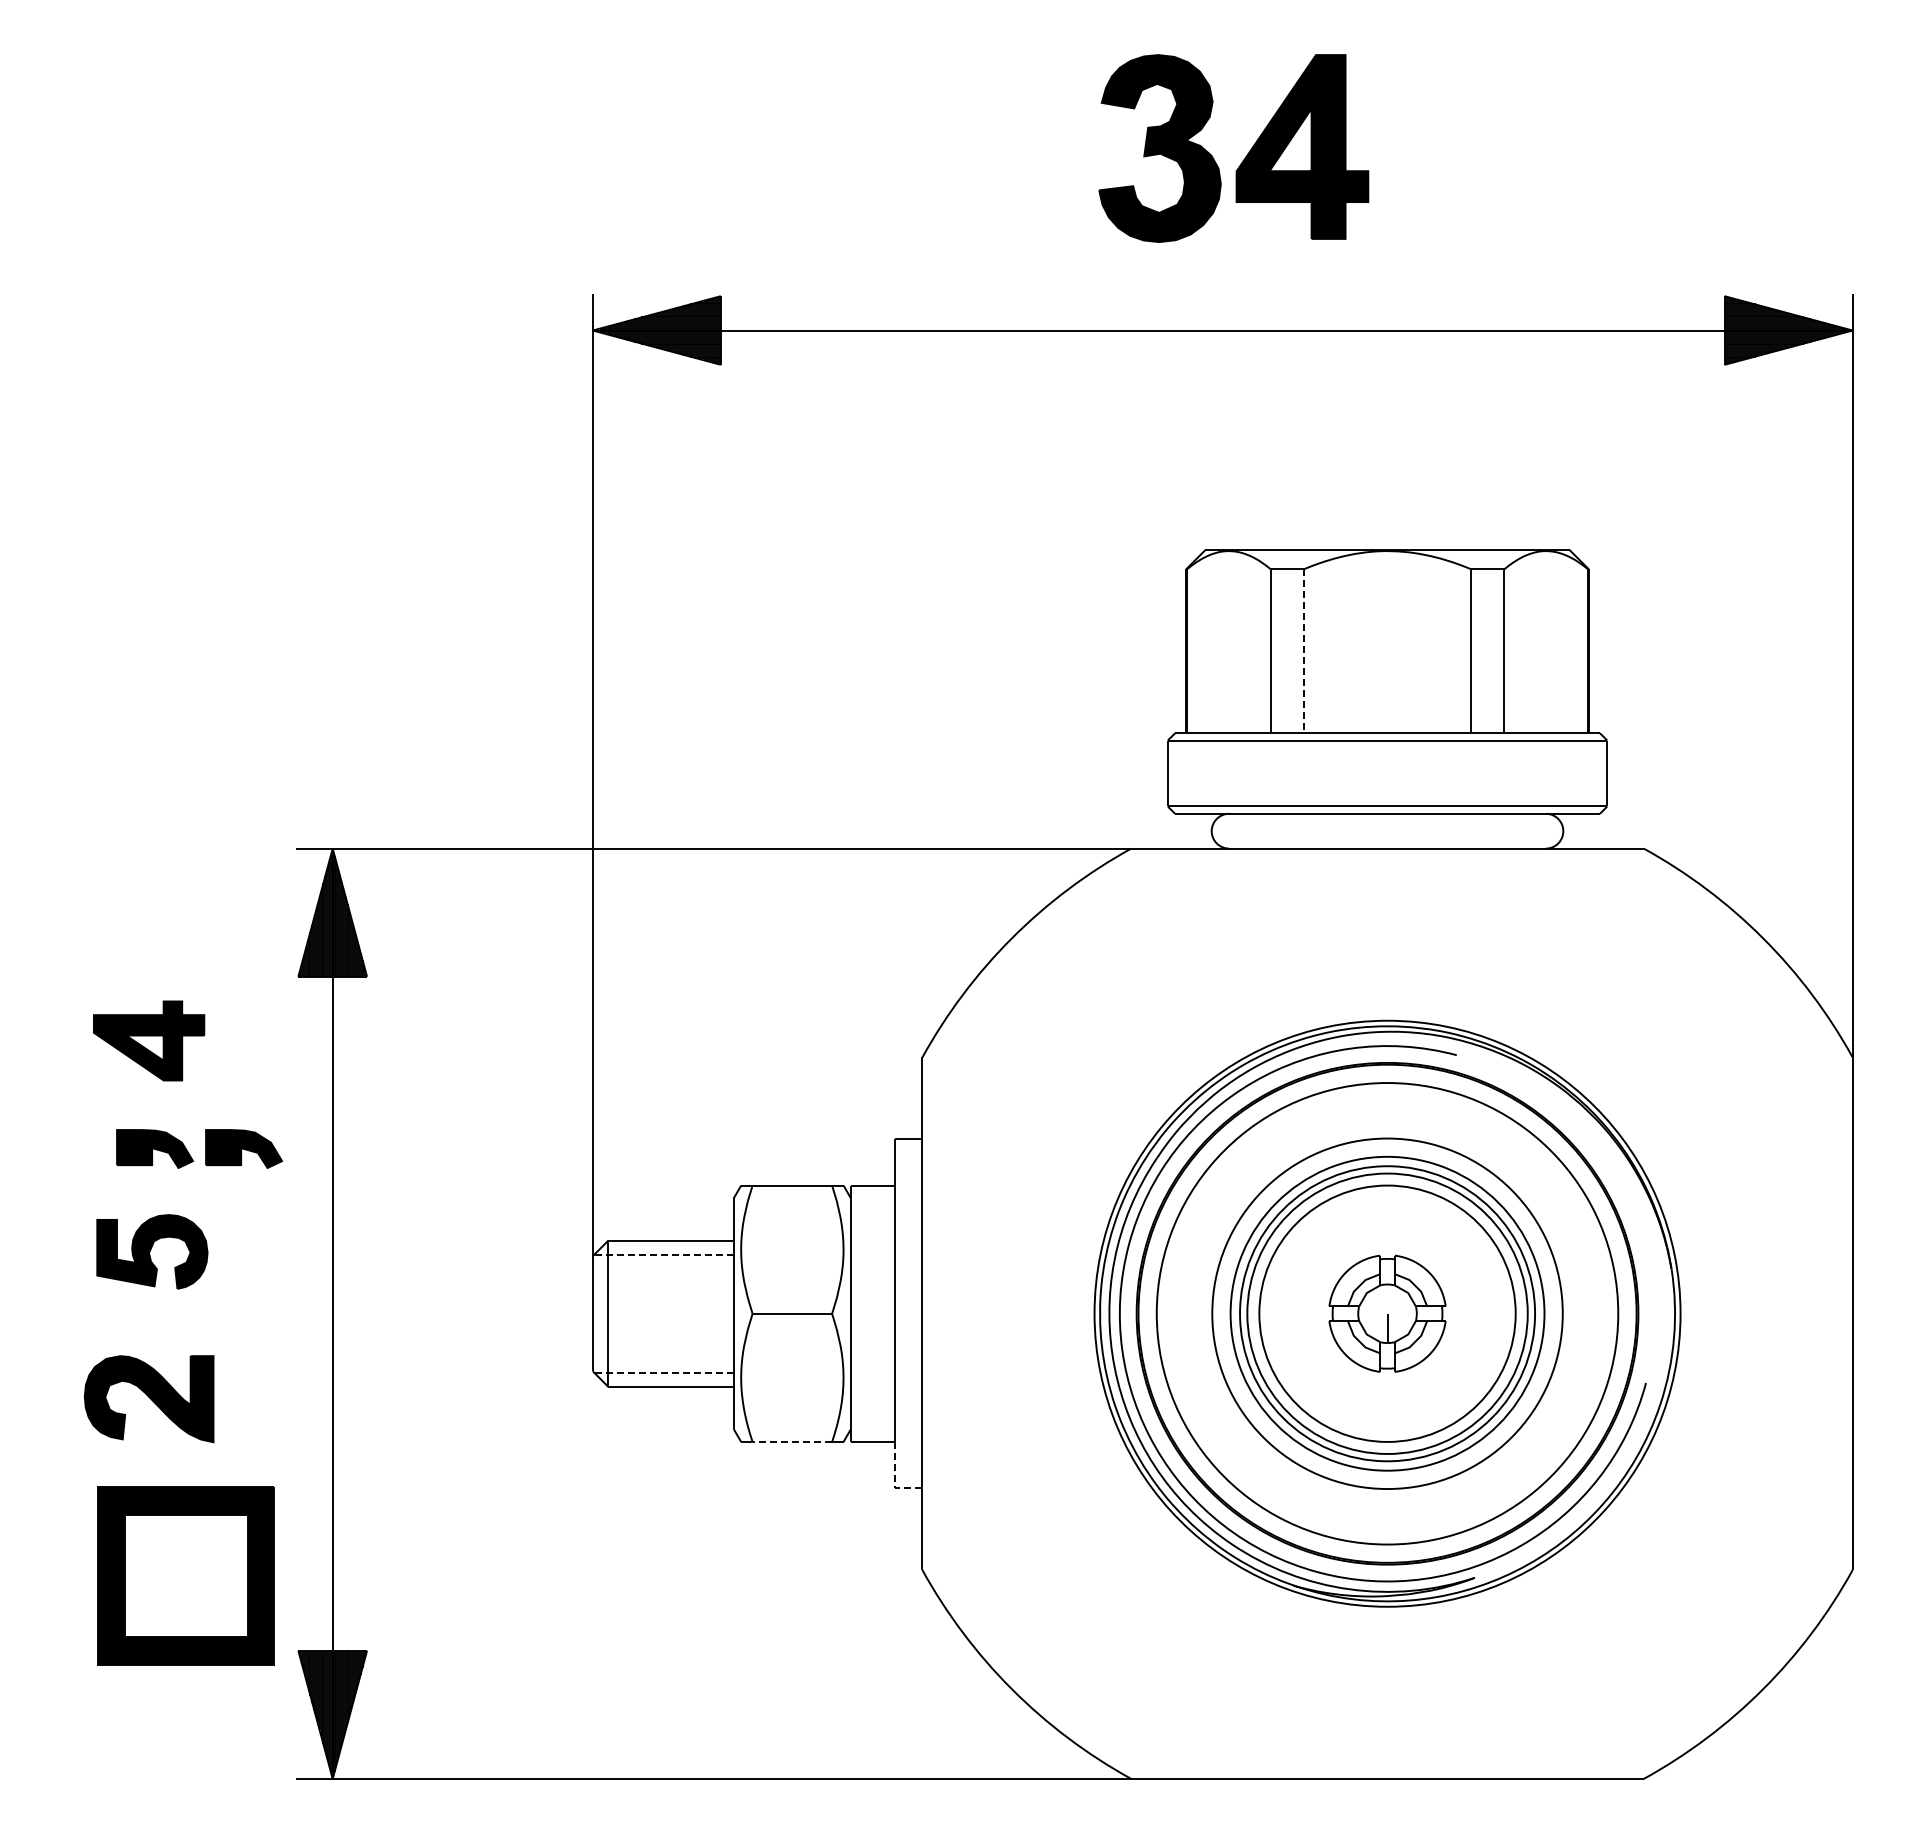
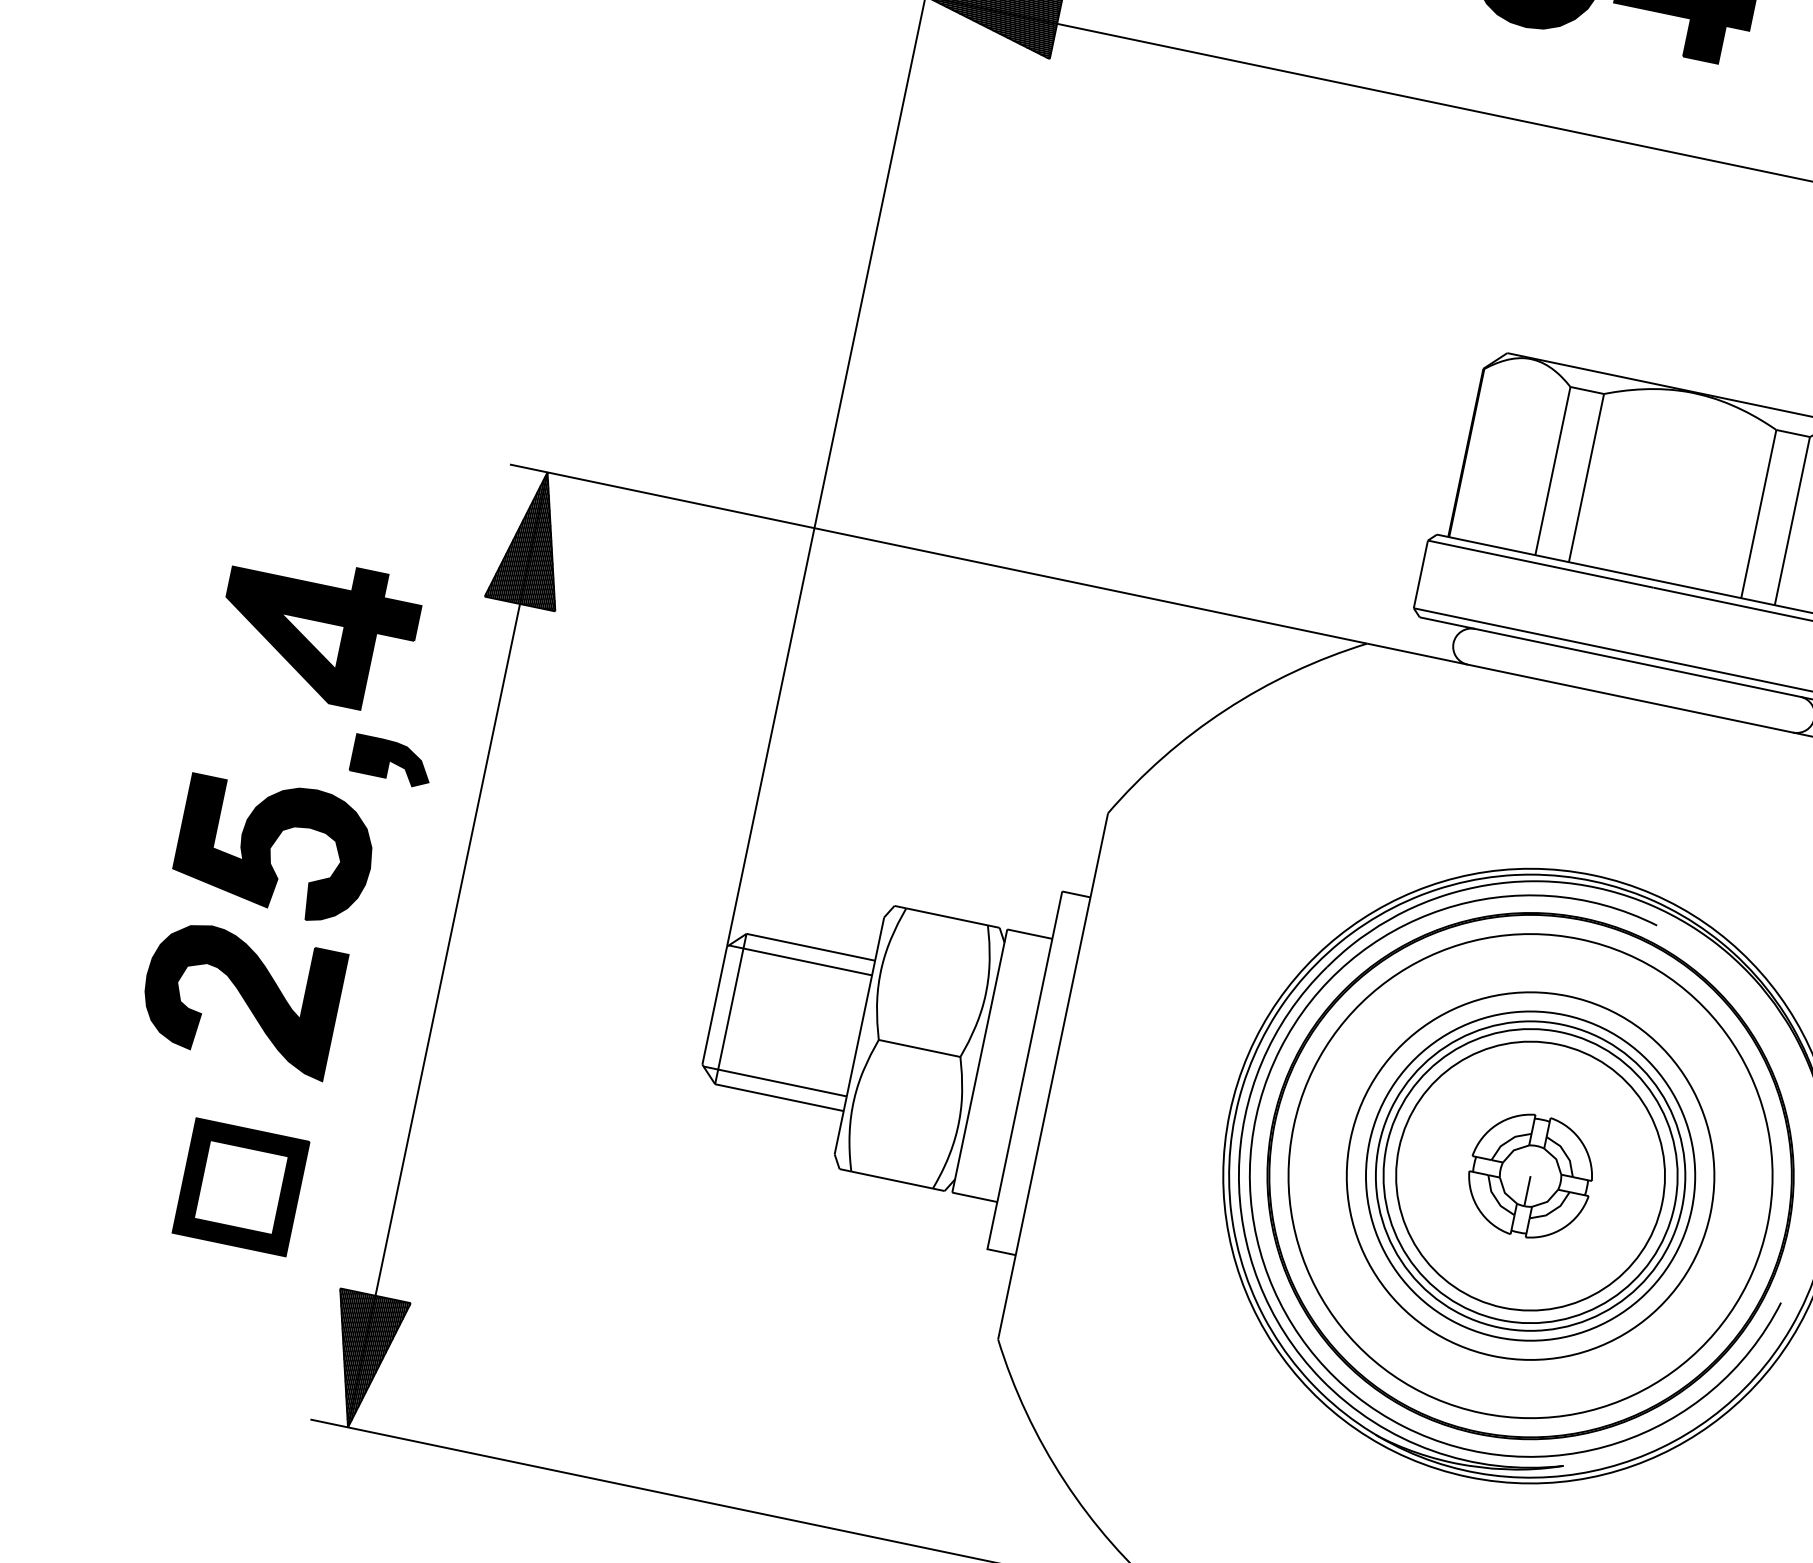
line: (1303, 651) -> (1586, 478), dashed -> solid
part: (148, 1040) -> (317, 629), size x1.67
part: (155, 1148) -> (301, 742), removed
part: (152, 1251) -> (276, 847), size x1.67
line: (663, 1254) -> (800, 959), dashed -> solid
line: (663, 1372) -> (774, 1081), dashed -> solid
part: (148, 1398) -> (240, 997), size x1.43
line: (792, 1441) -> (892, 1179), dashed -> solid
line: (894, 1479) -> (988, 1240), dashed -> solid
part: (185, 1575) -> (240, 1187), size x0.62

